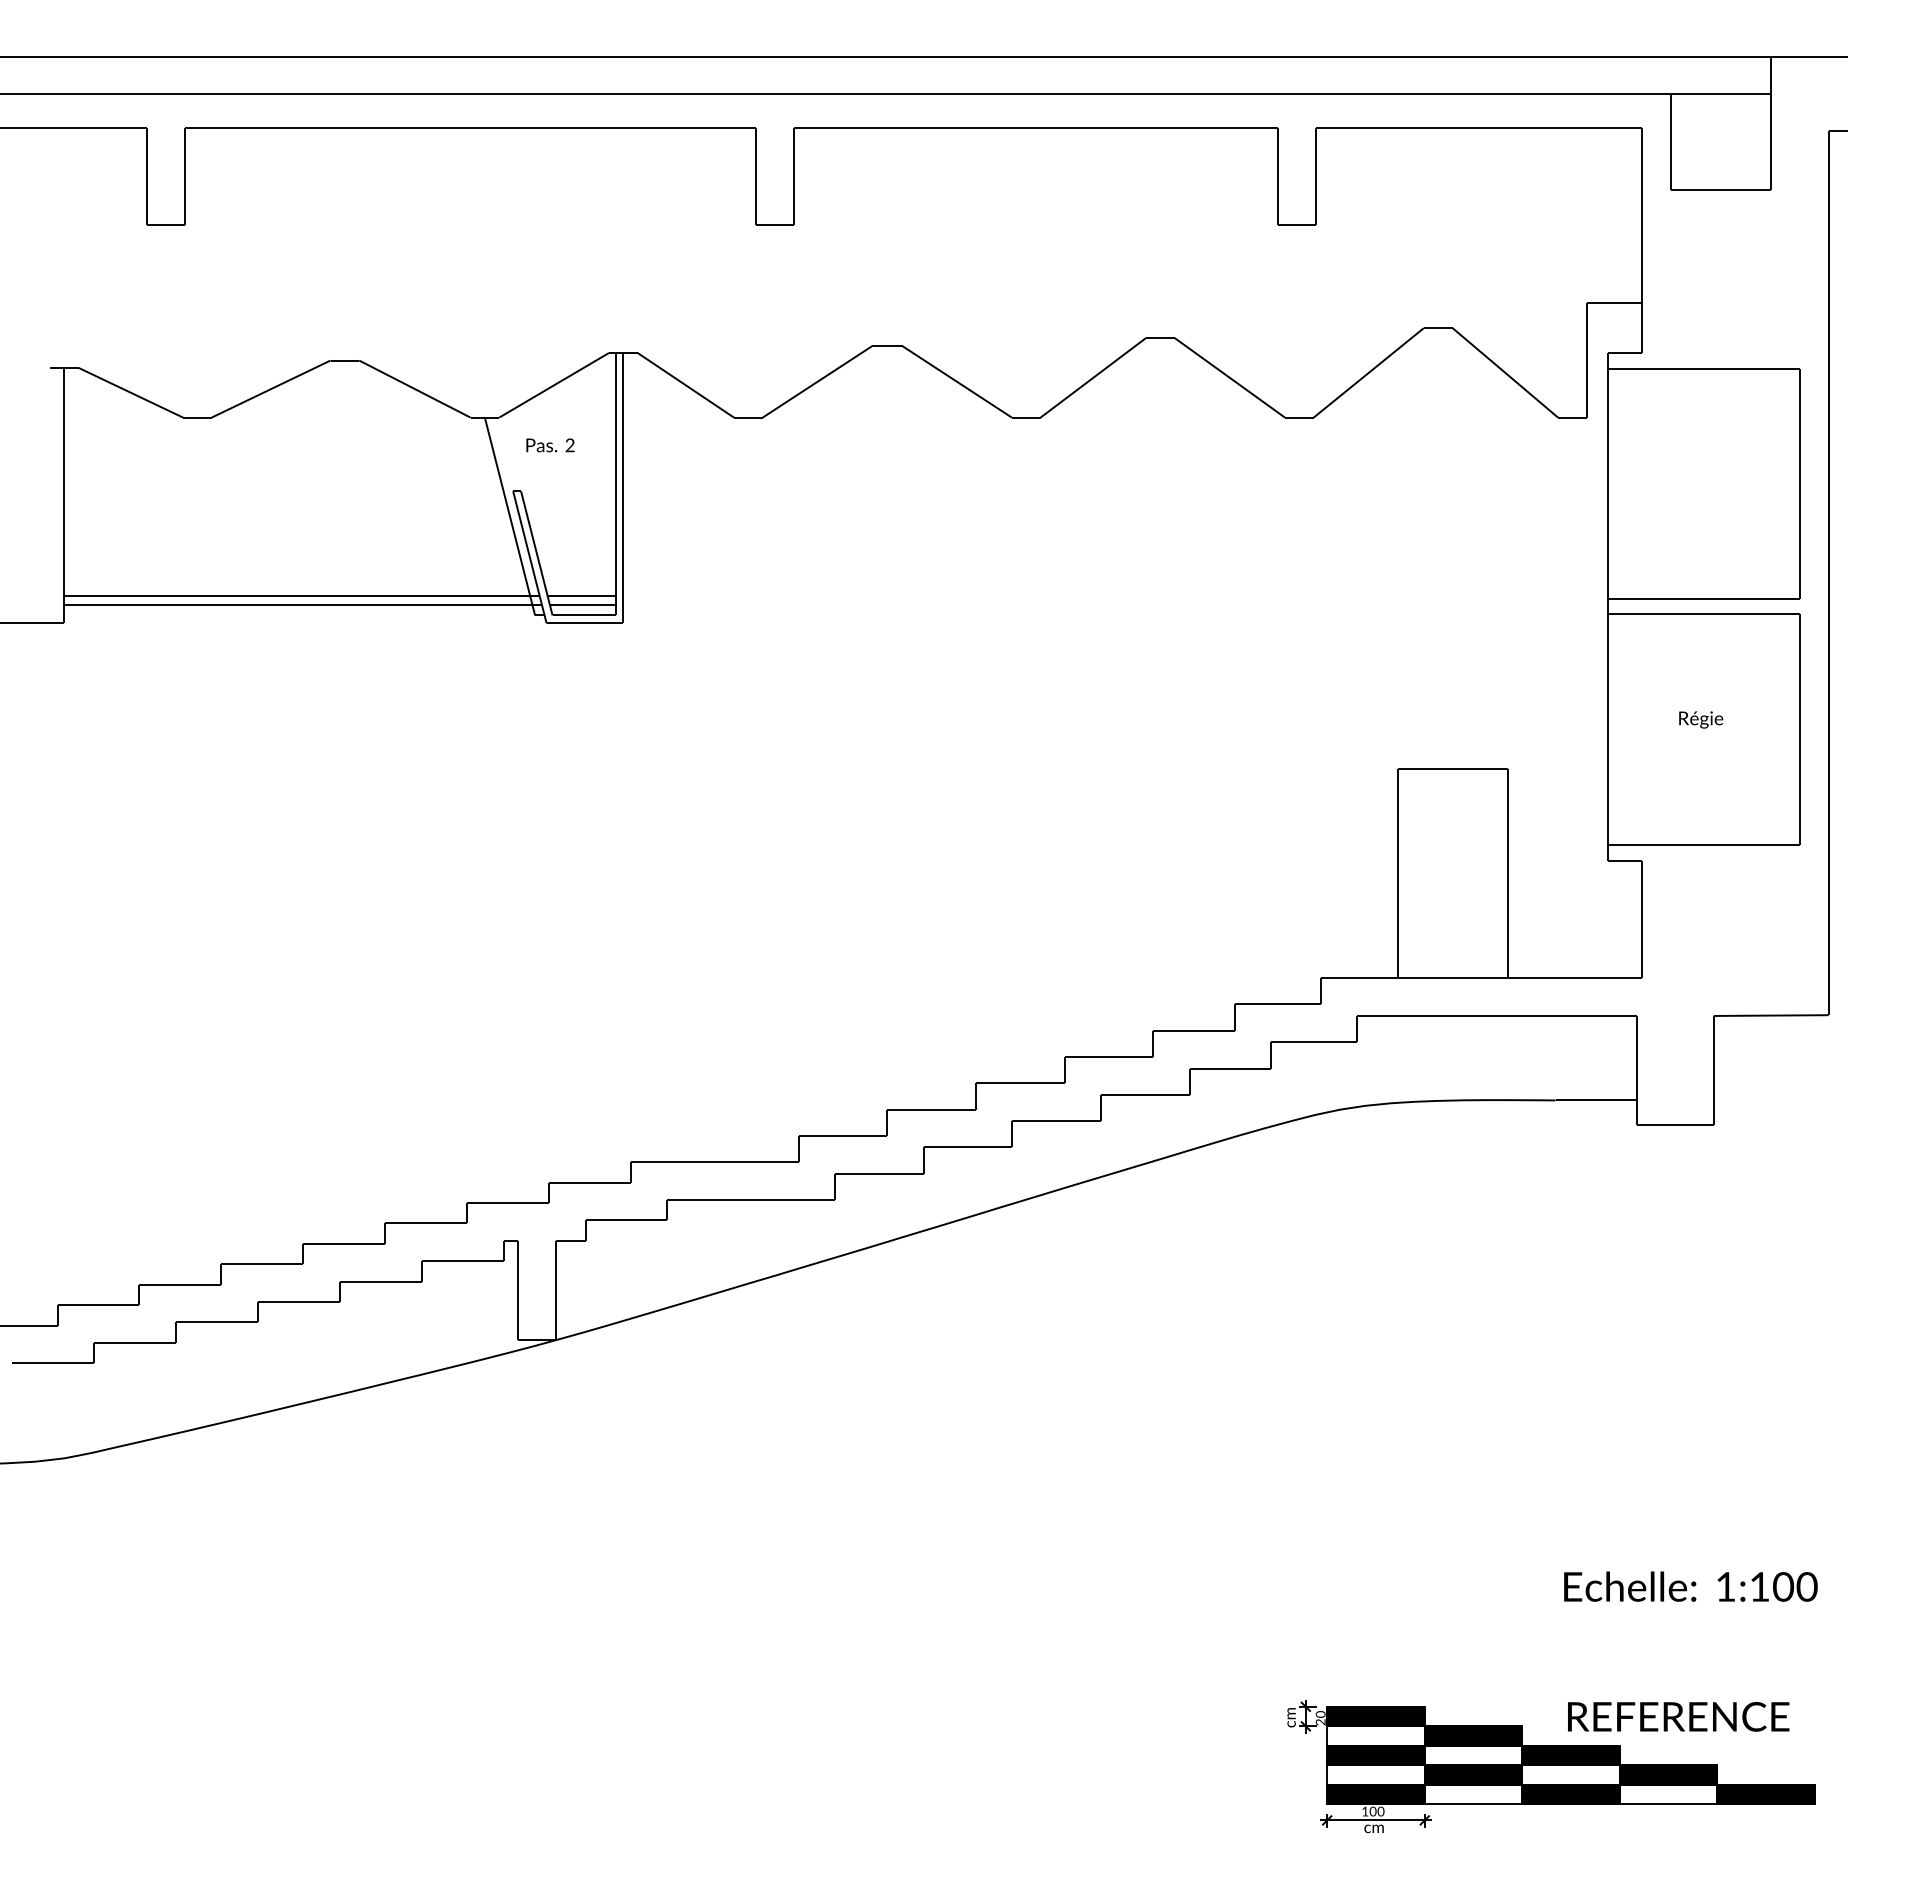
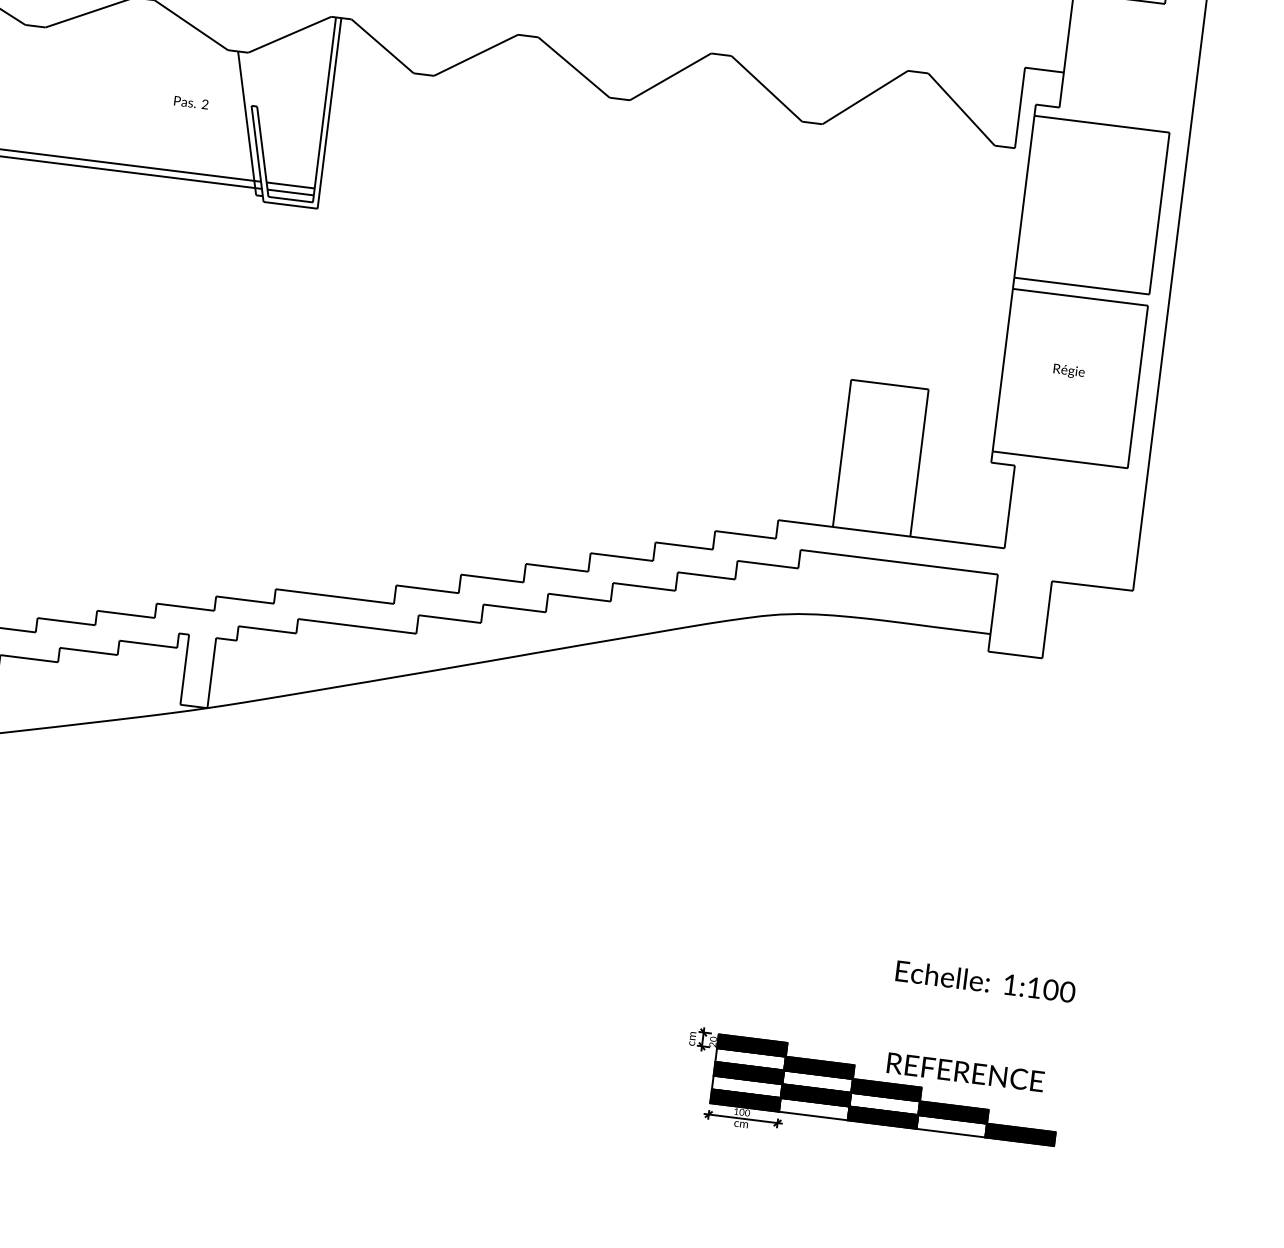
text: (550, 445) -> (191, 102), moved

